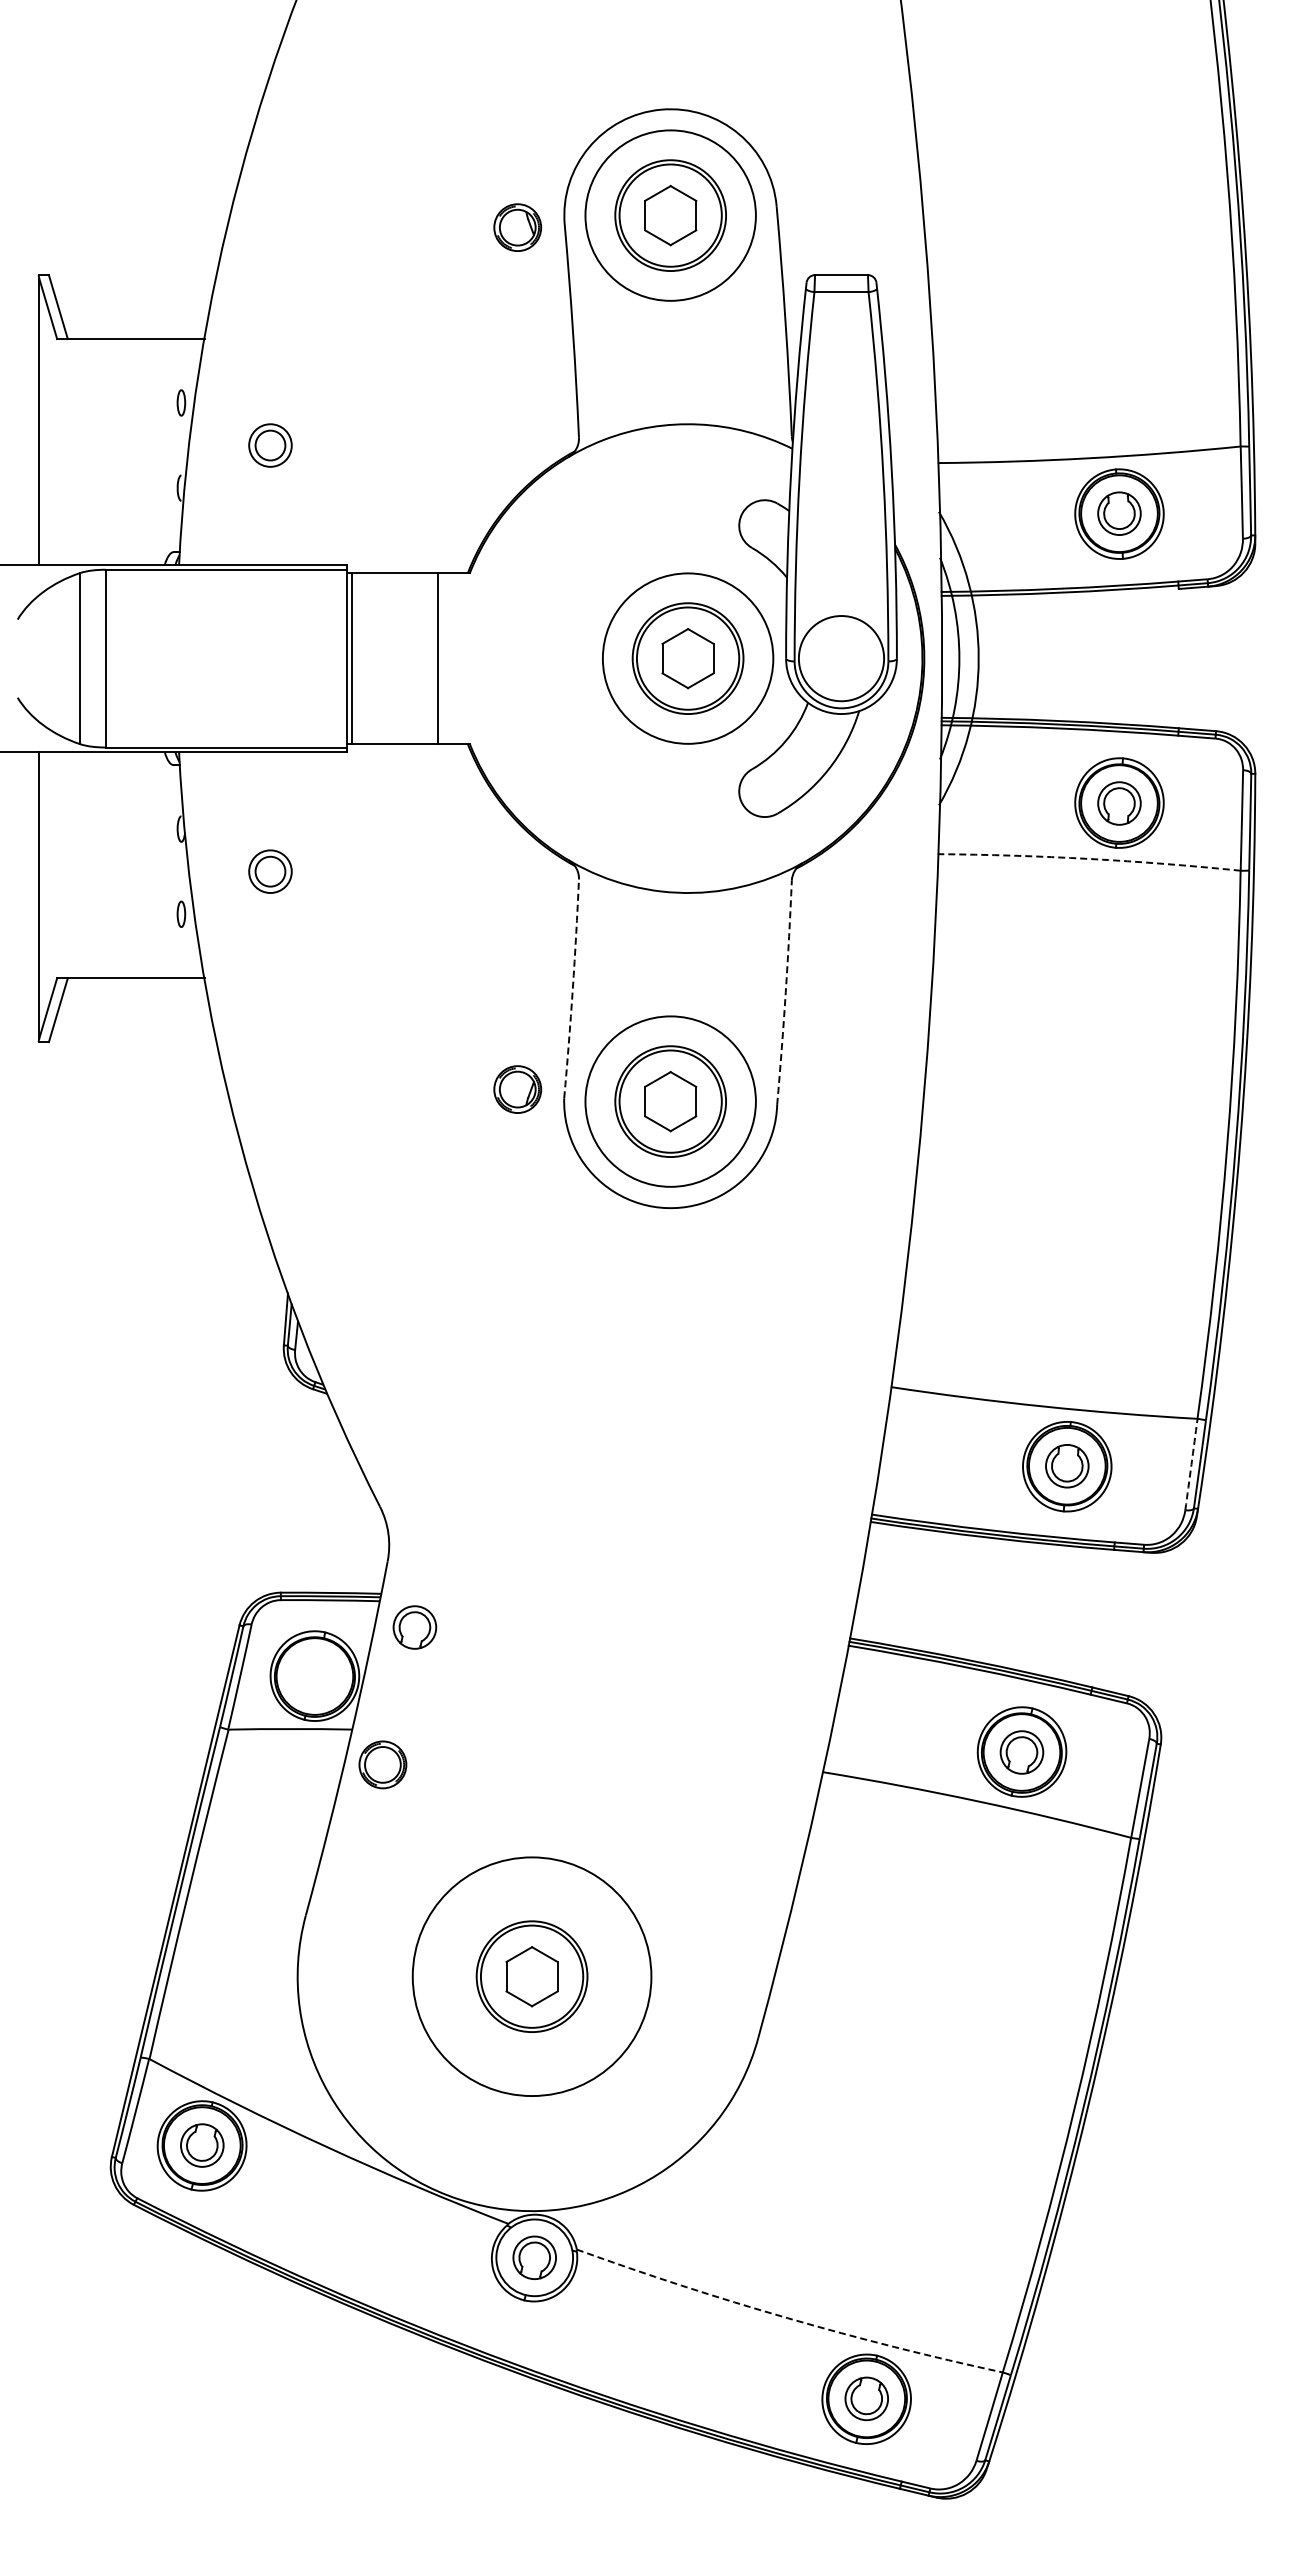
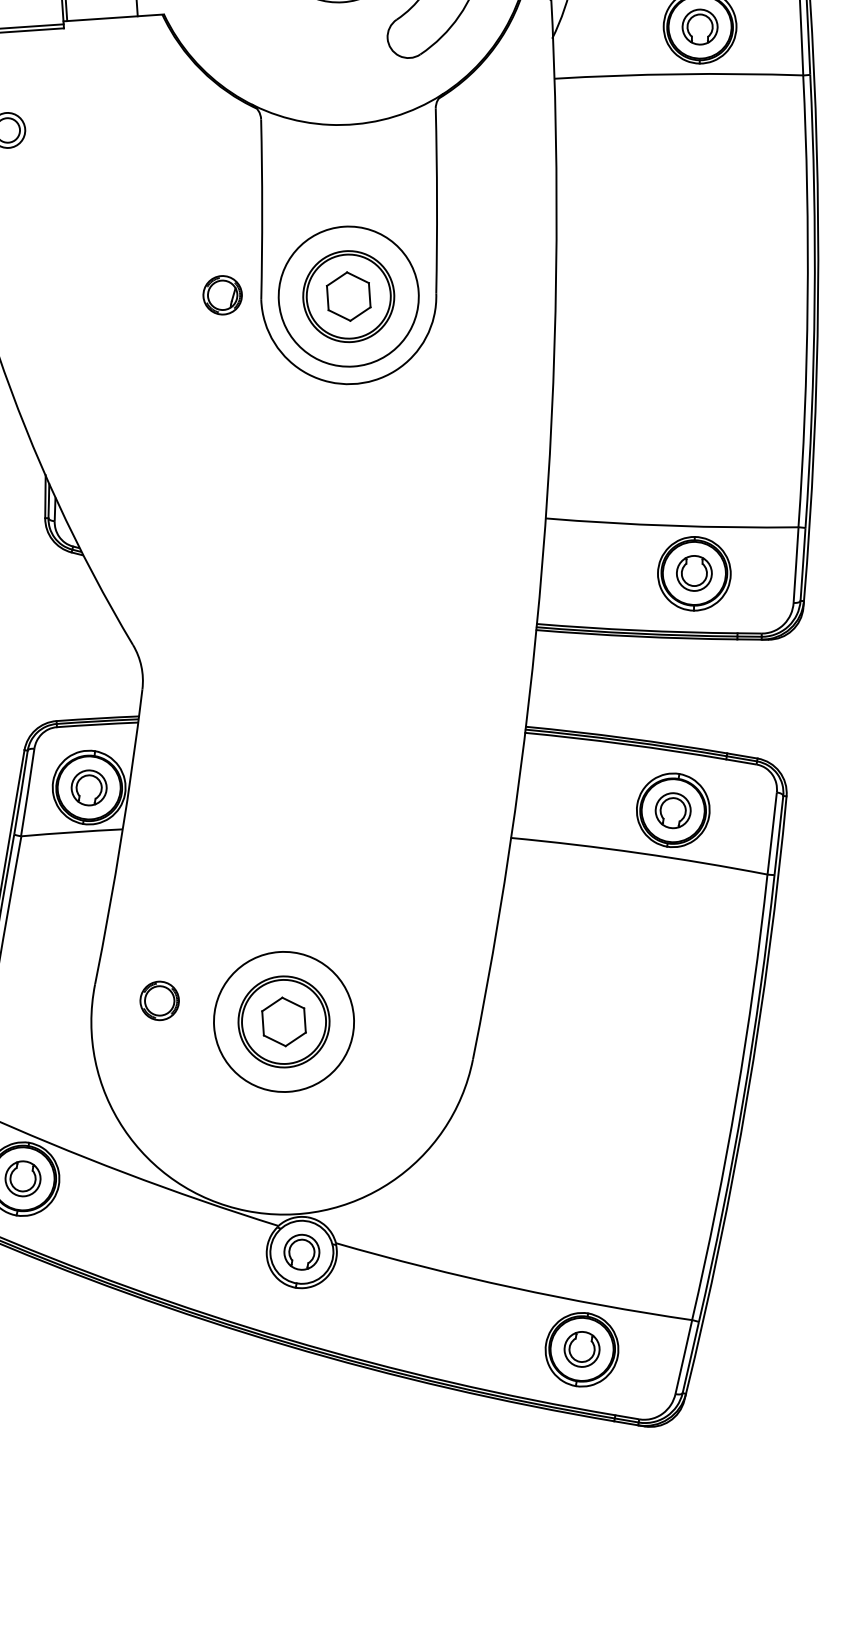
arc: (1089, 858) -> (678, 73), dashed -> solid
arc: (572, 988) -> (261, 209), dashed -> solid
arc: (785, 992) -> (436, 200), dashed -> solid
arc: (1191, 1464) -> (796, 565), dashed -> solid
part: (414, 1627) -> (88, 787), moved
part: (382, 1764) -> (159, 1000), moved
circle: (531, 1976) -> (283, 1021), size x0.71
arc: (787, 2318) -> (512, 1287), dashed -> solid

